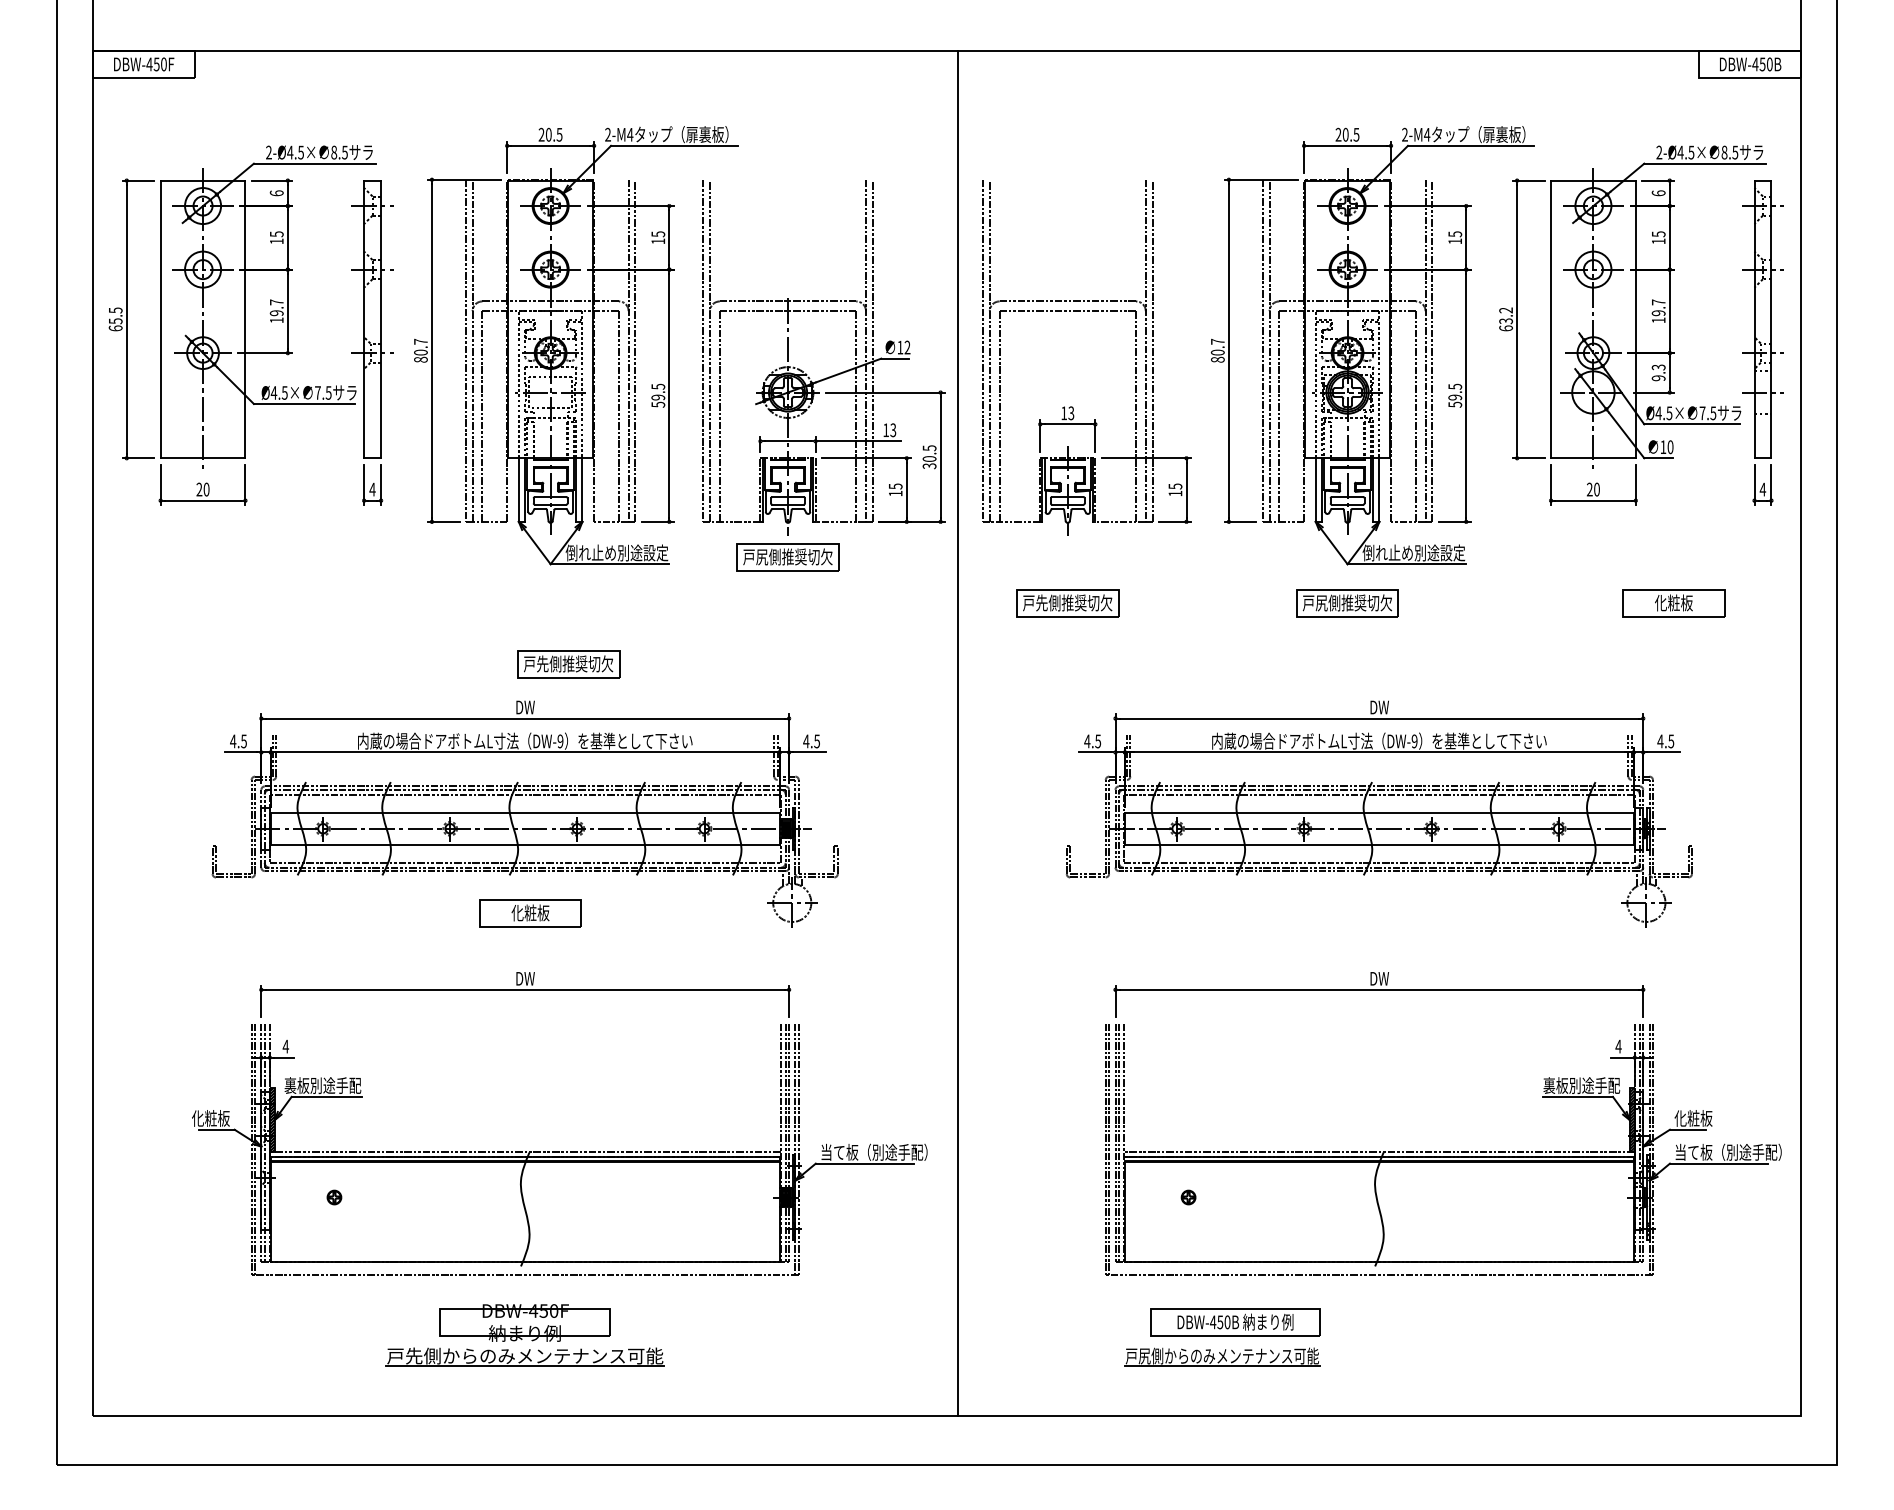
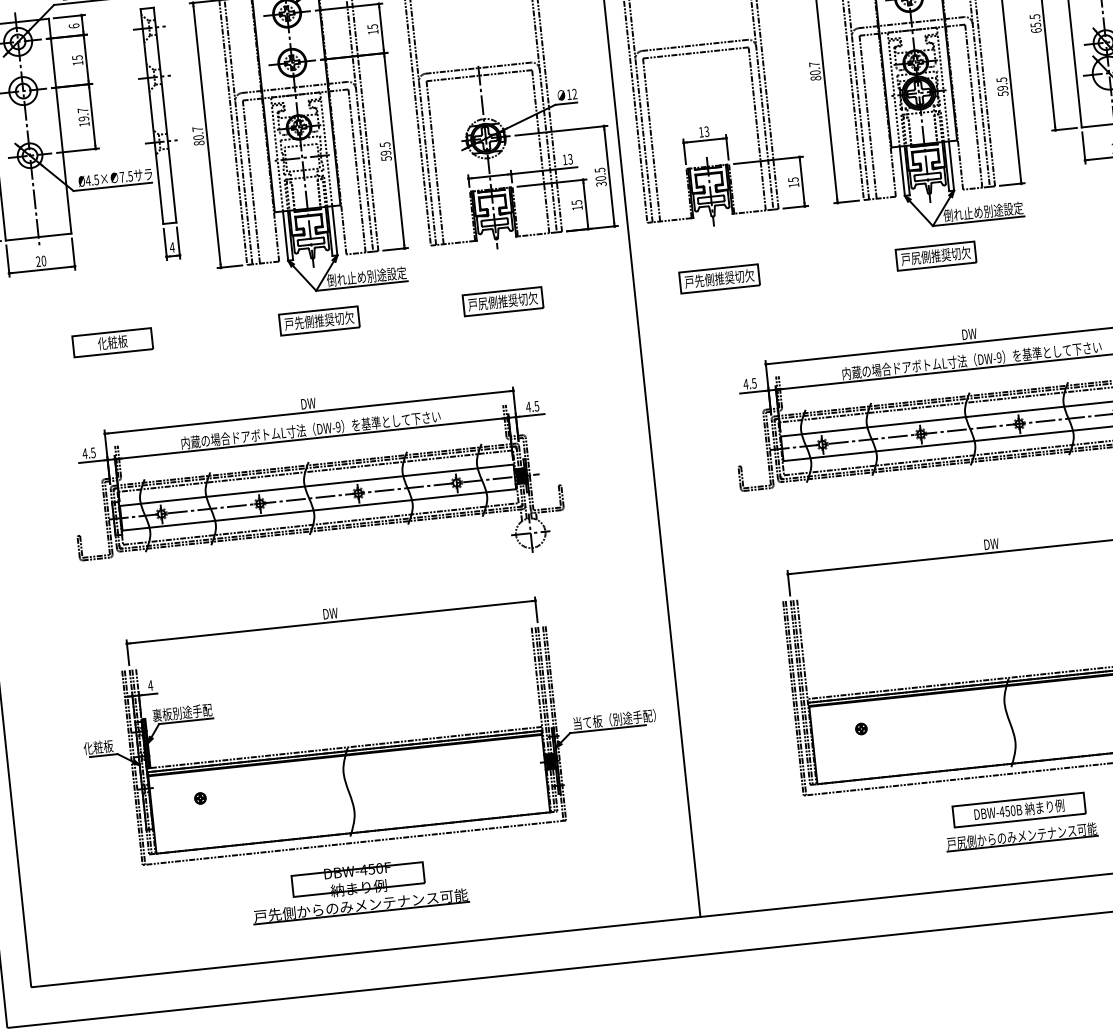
text: (1506, 315) -> (1035, 20), 63.2 -> 65.5
part: (787, 557) -> (502, 301), moved
part: (568, 664) -> (319, 321), moved
part: (530, 913) -> (112, 342), moved
part: (1235, 1322) -> (1019, 810), moved
part: (1222, 1356) -> (1022, 836), moved

